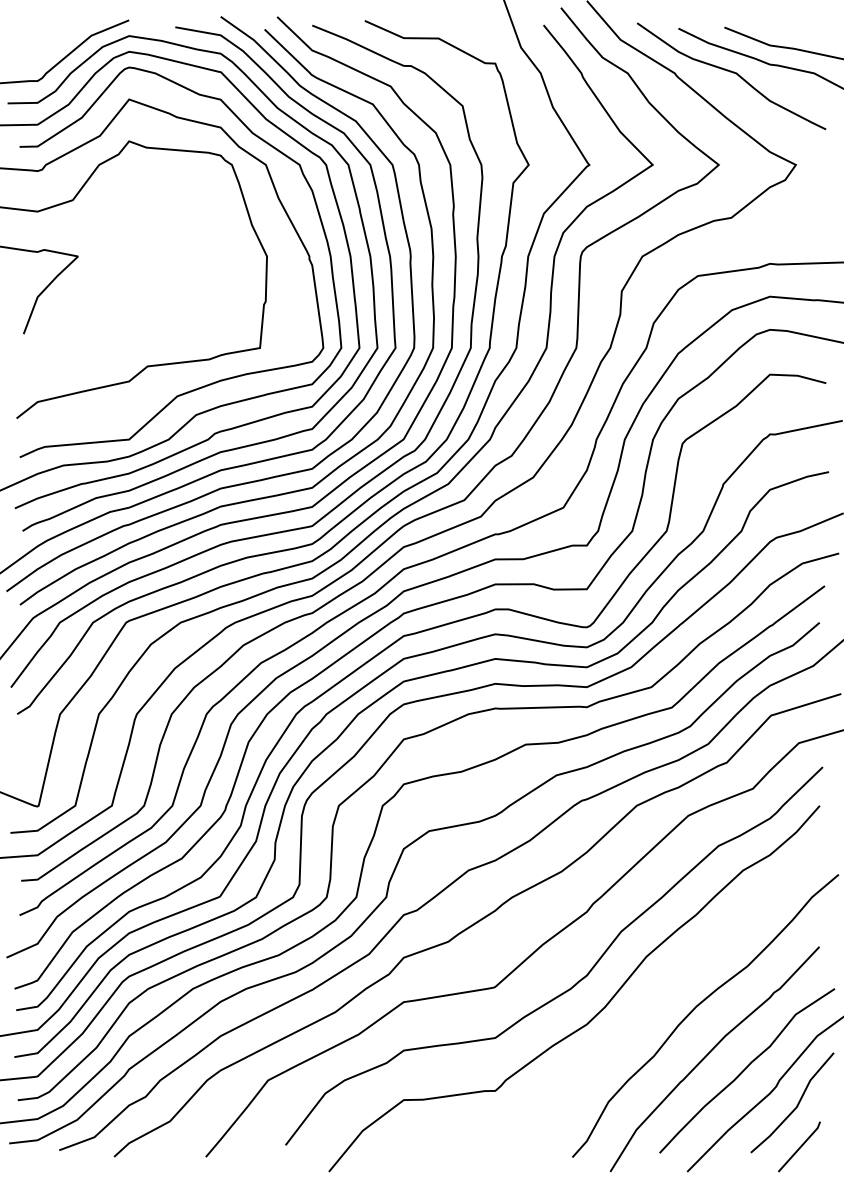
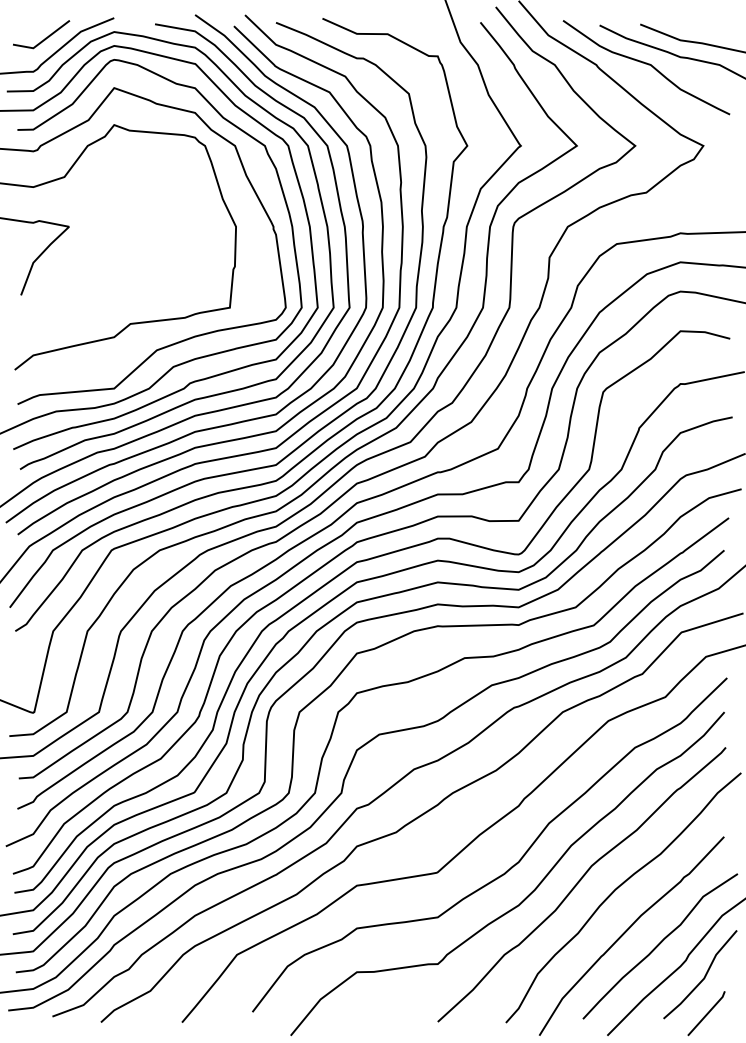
line: (51, 42) -> (45, 37), added
curve: (655, 998) -> (579, 882), added

